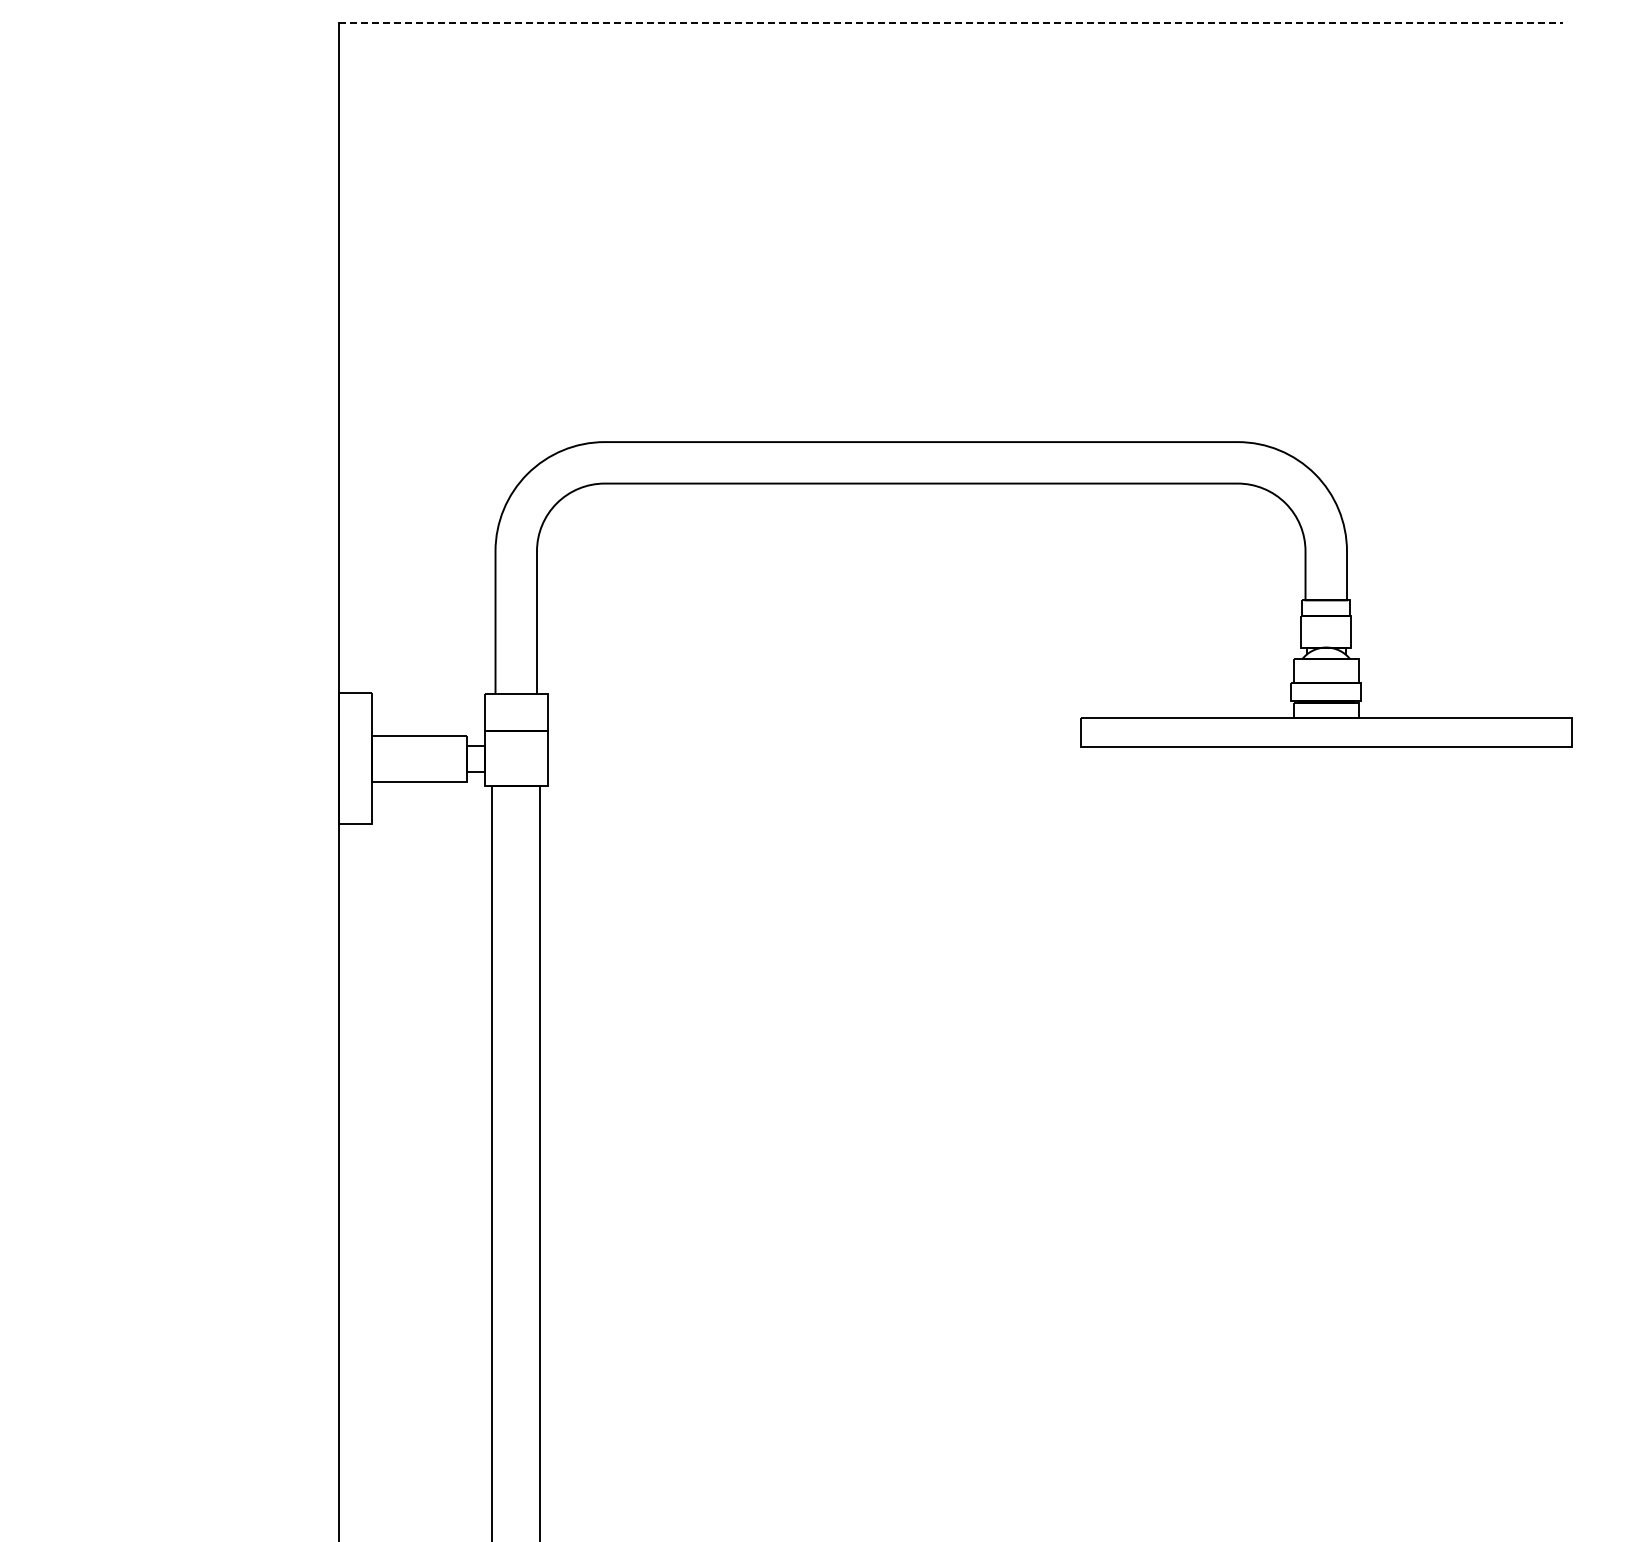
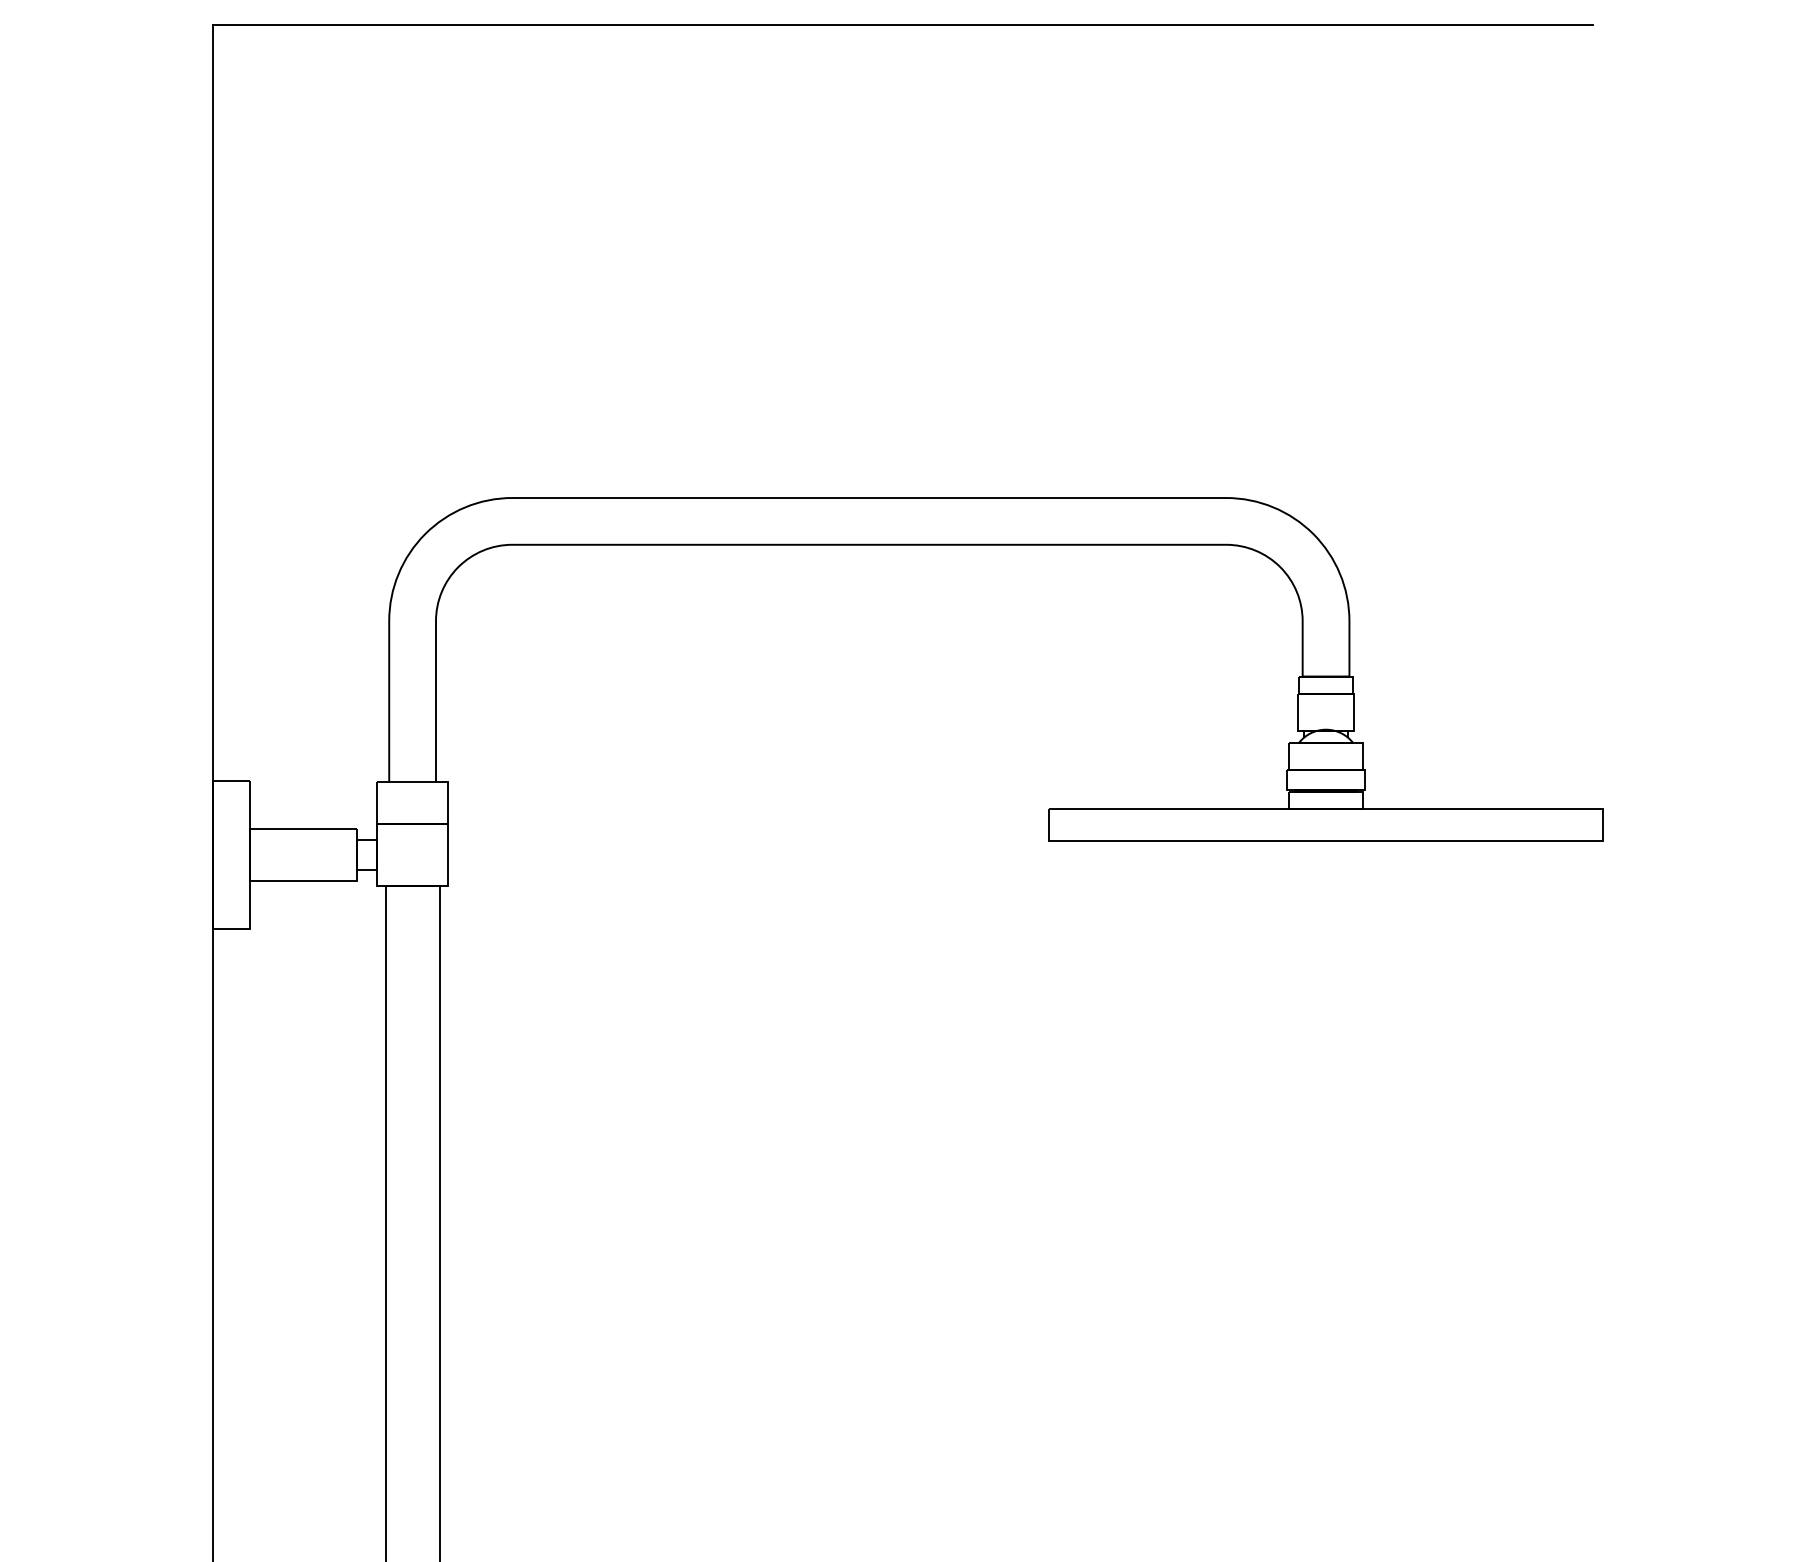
line: (951, 22) -> (903, 24), dashed -> solid

